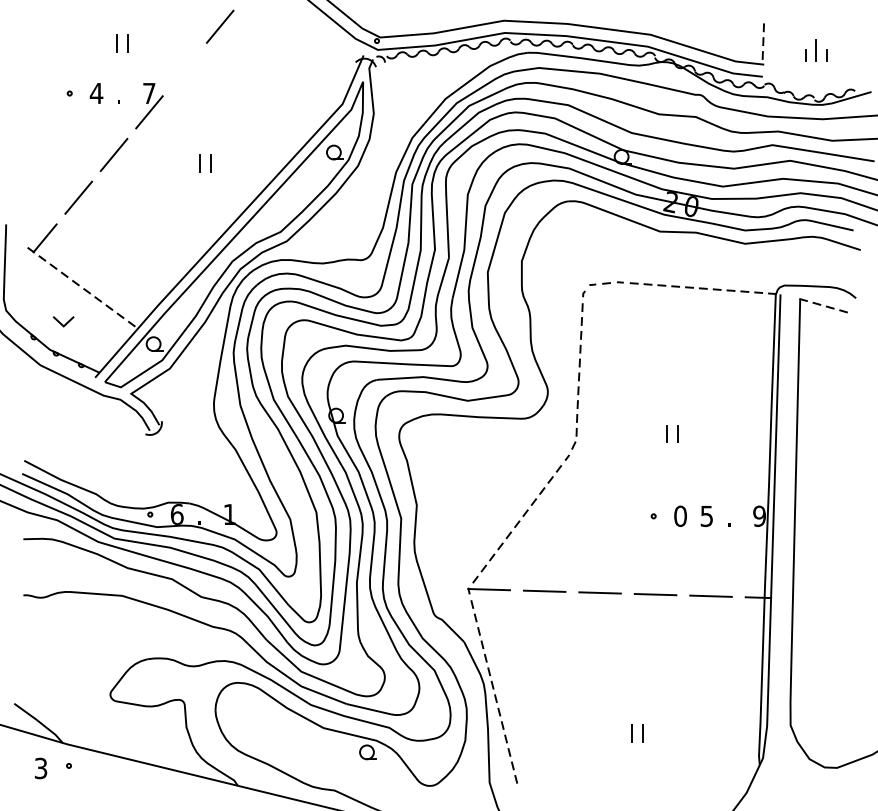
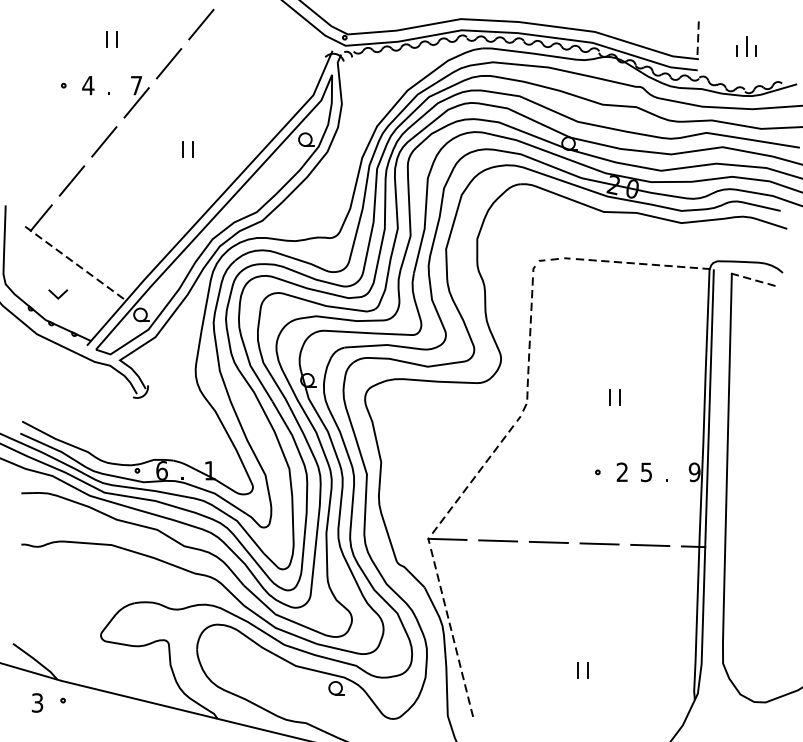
line: (184, 69) -> (168, 63), added
text: (680, 515) -> (622, 471), 0 -> 2

